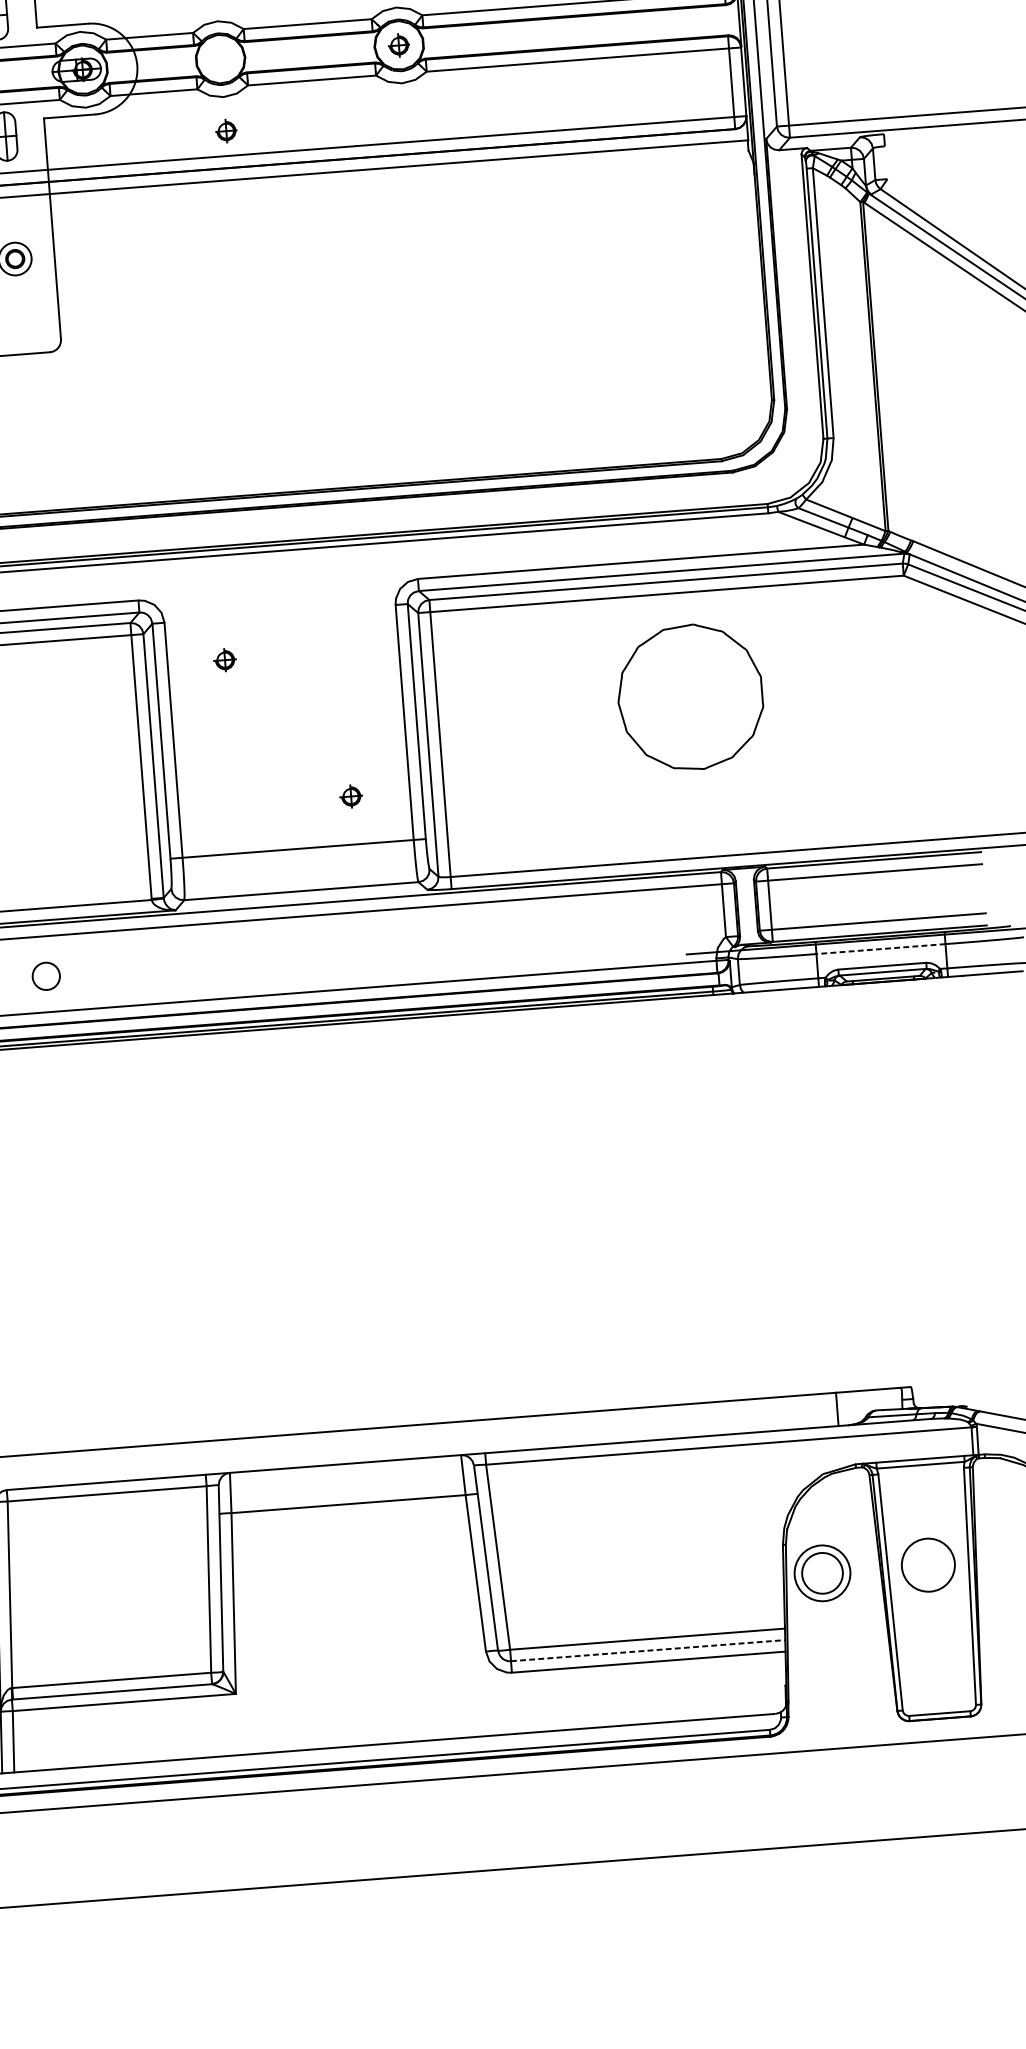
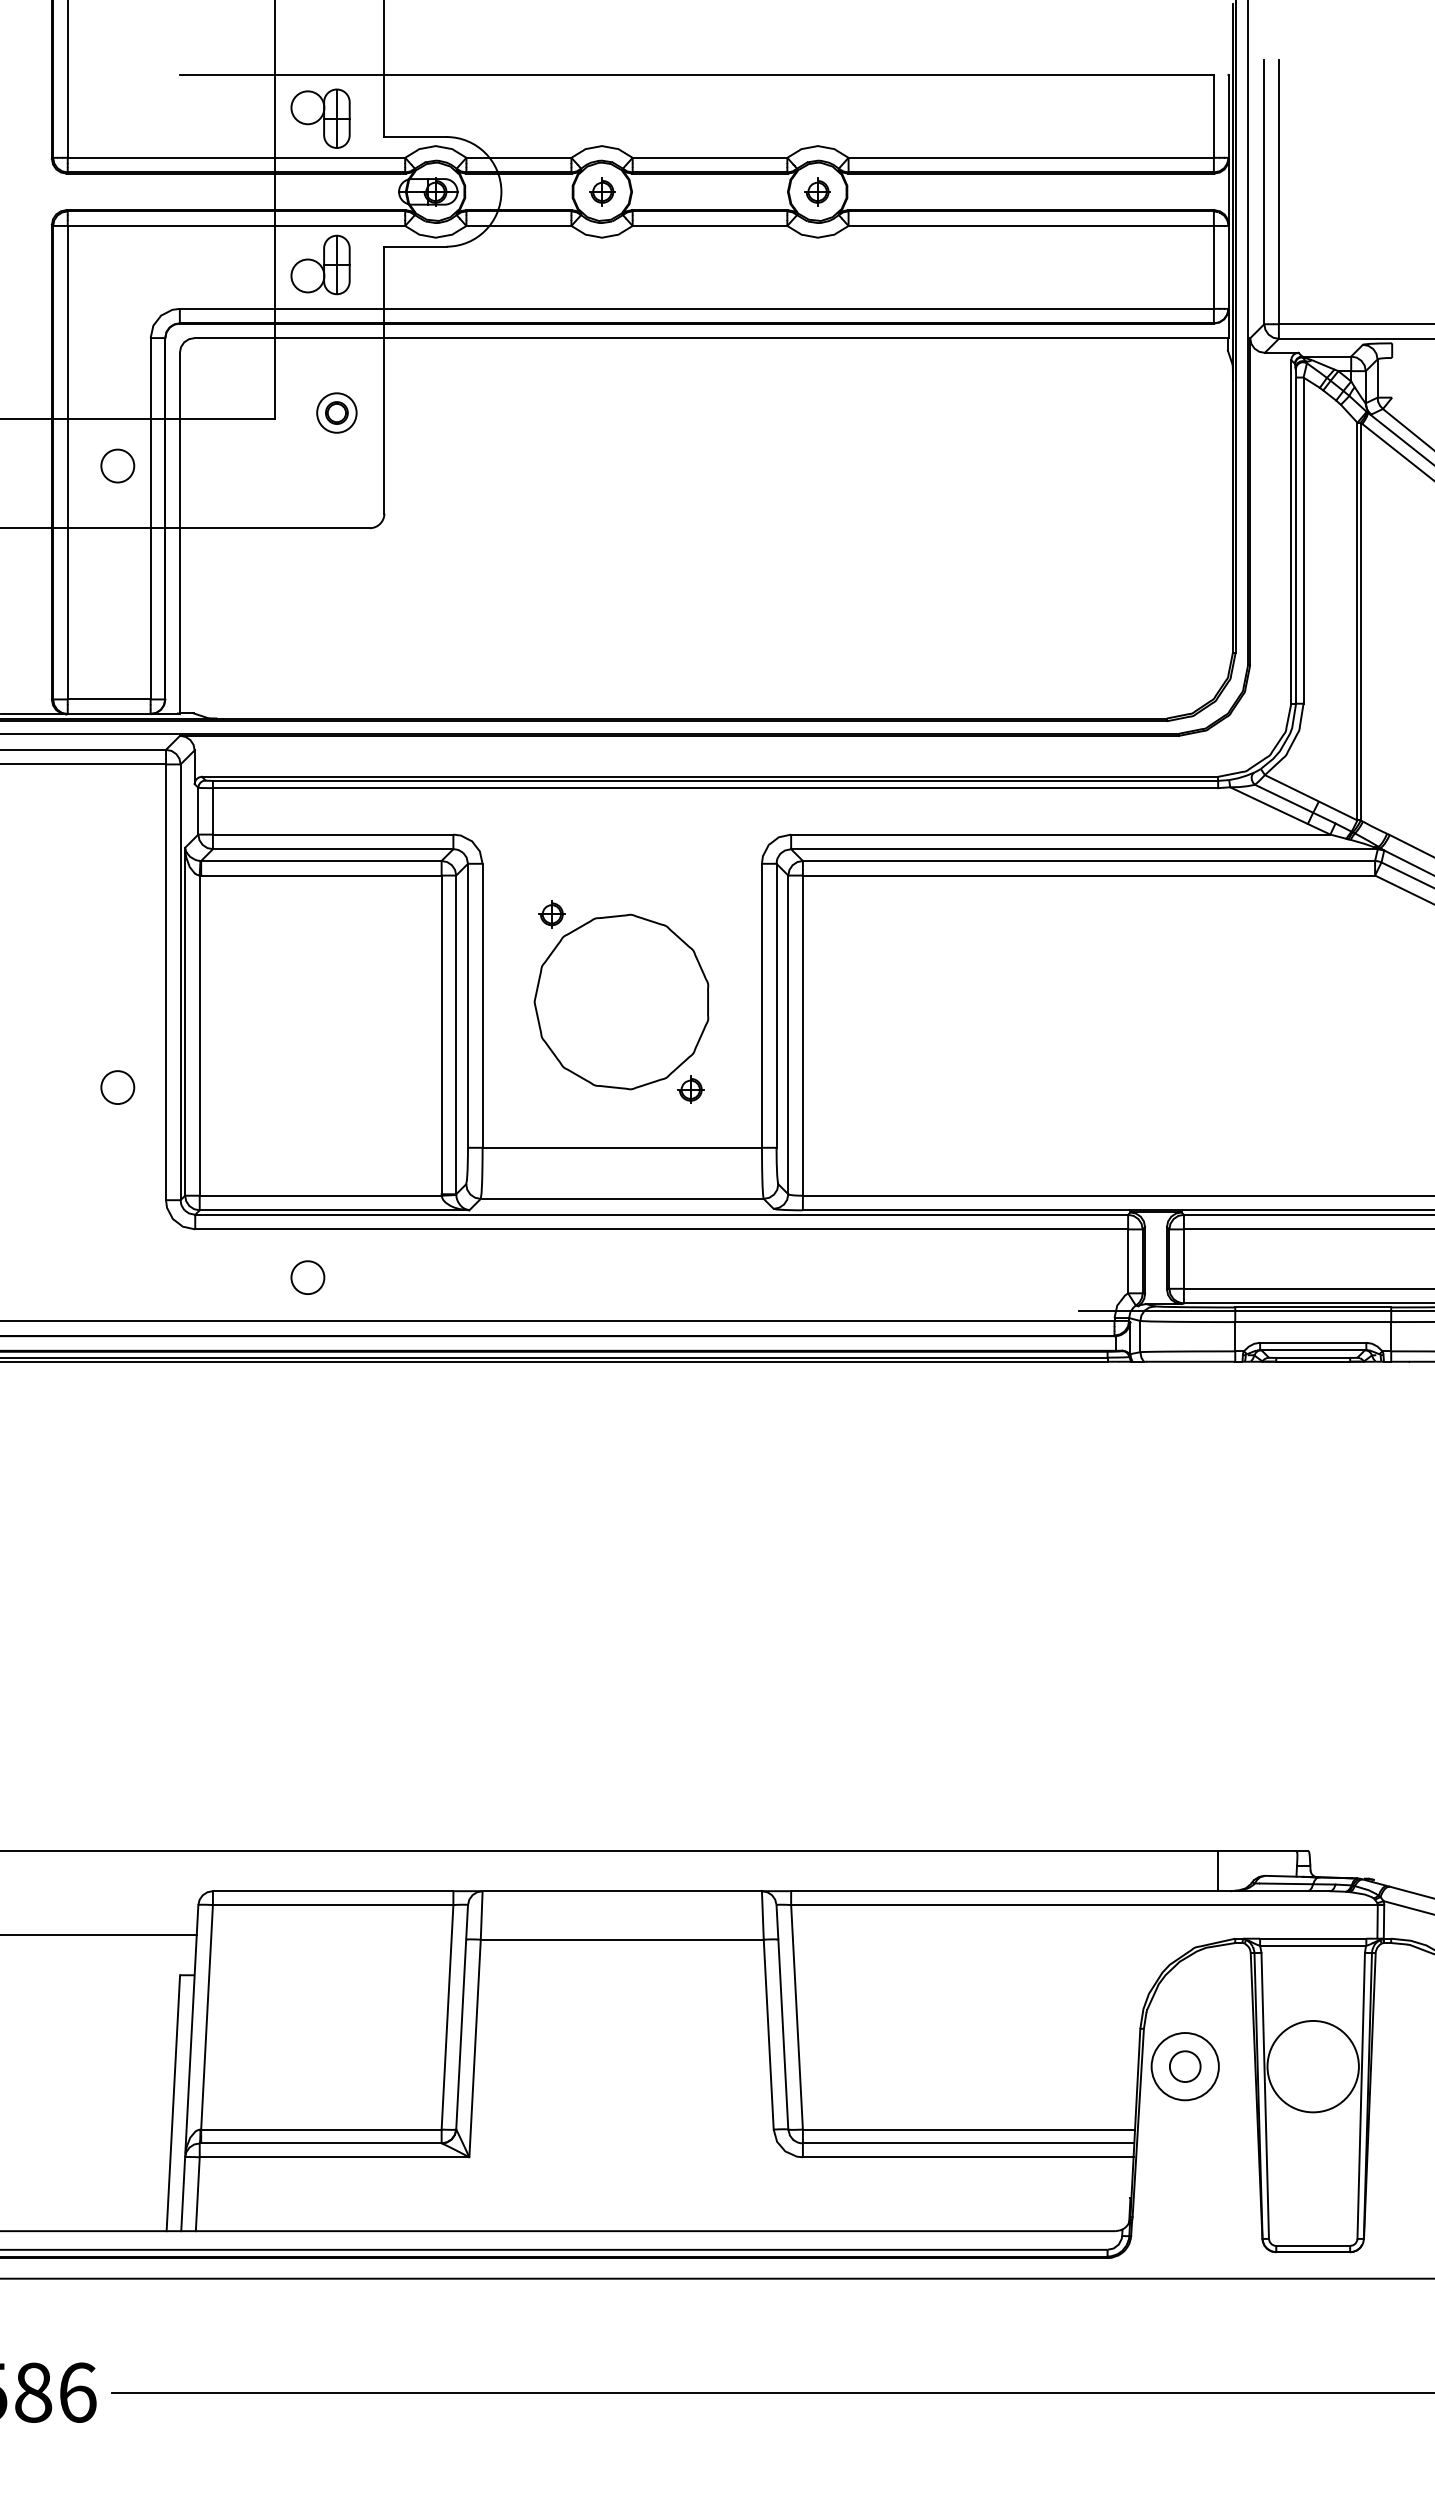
part: (226, 130) -> (602, 191), moved
part: (690, 696) -> (621, 1001), moved
line: (881, 949) -> (1313, 1322), dashed -> solid
circle: (927, 1565) -> (1312, 2066), size x1.43
circle: (821, 1573) -> (1184, 2066), size x0.62
line: (648, 1650) -> (968, 2143), dashed -> solid

